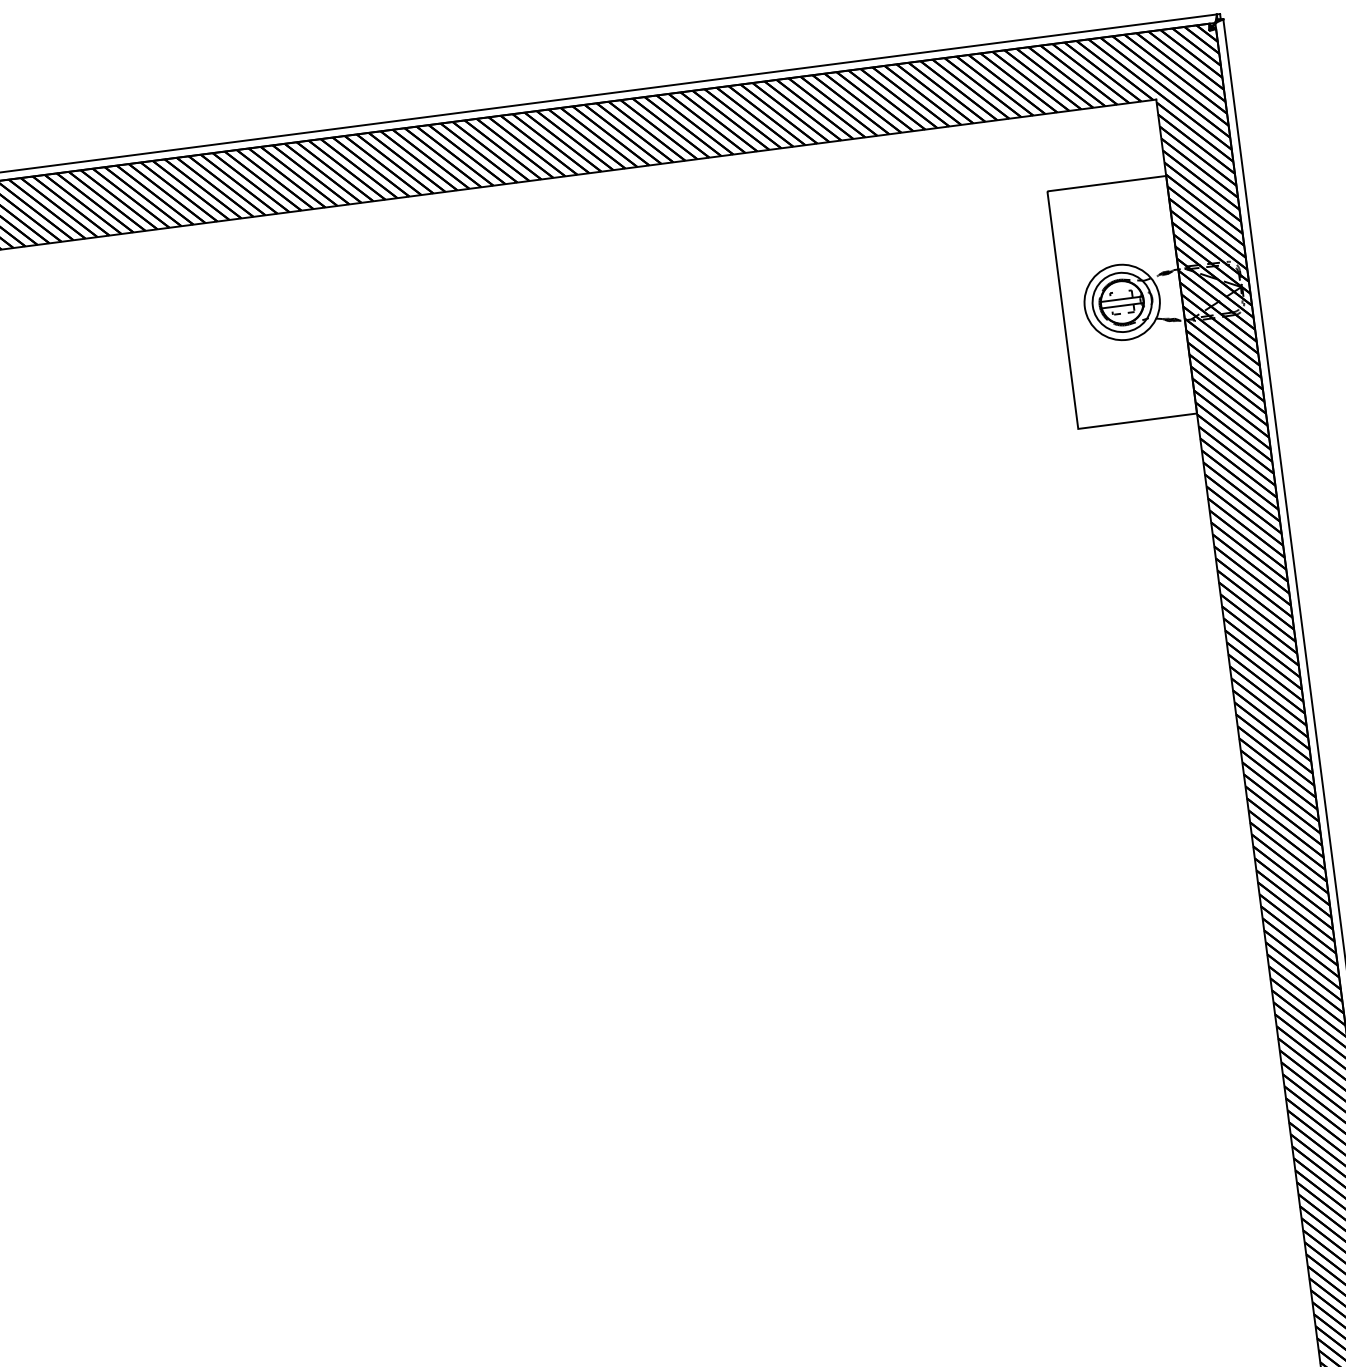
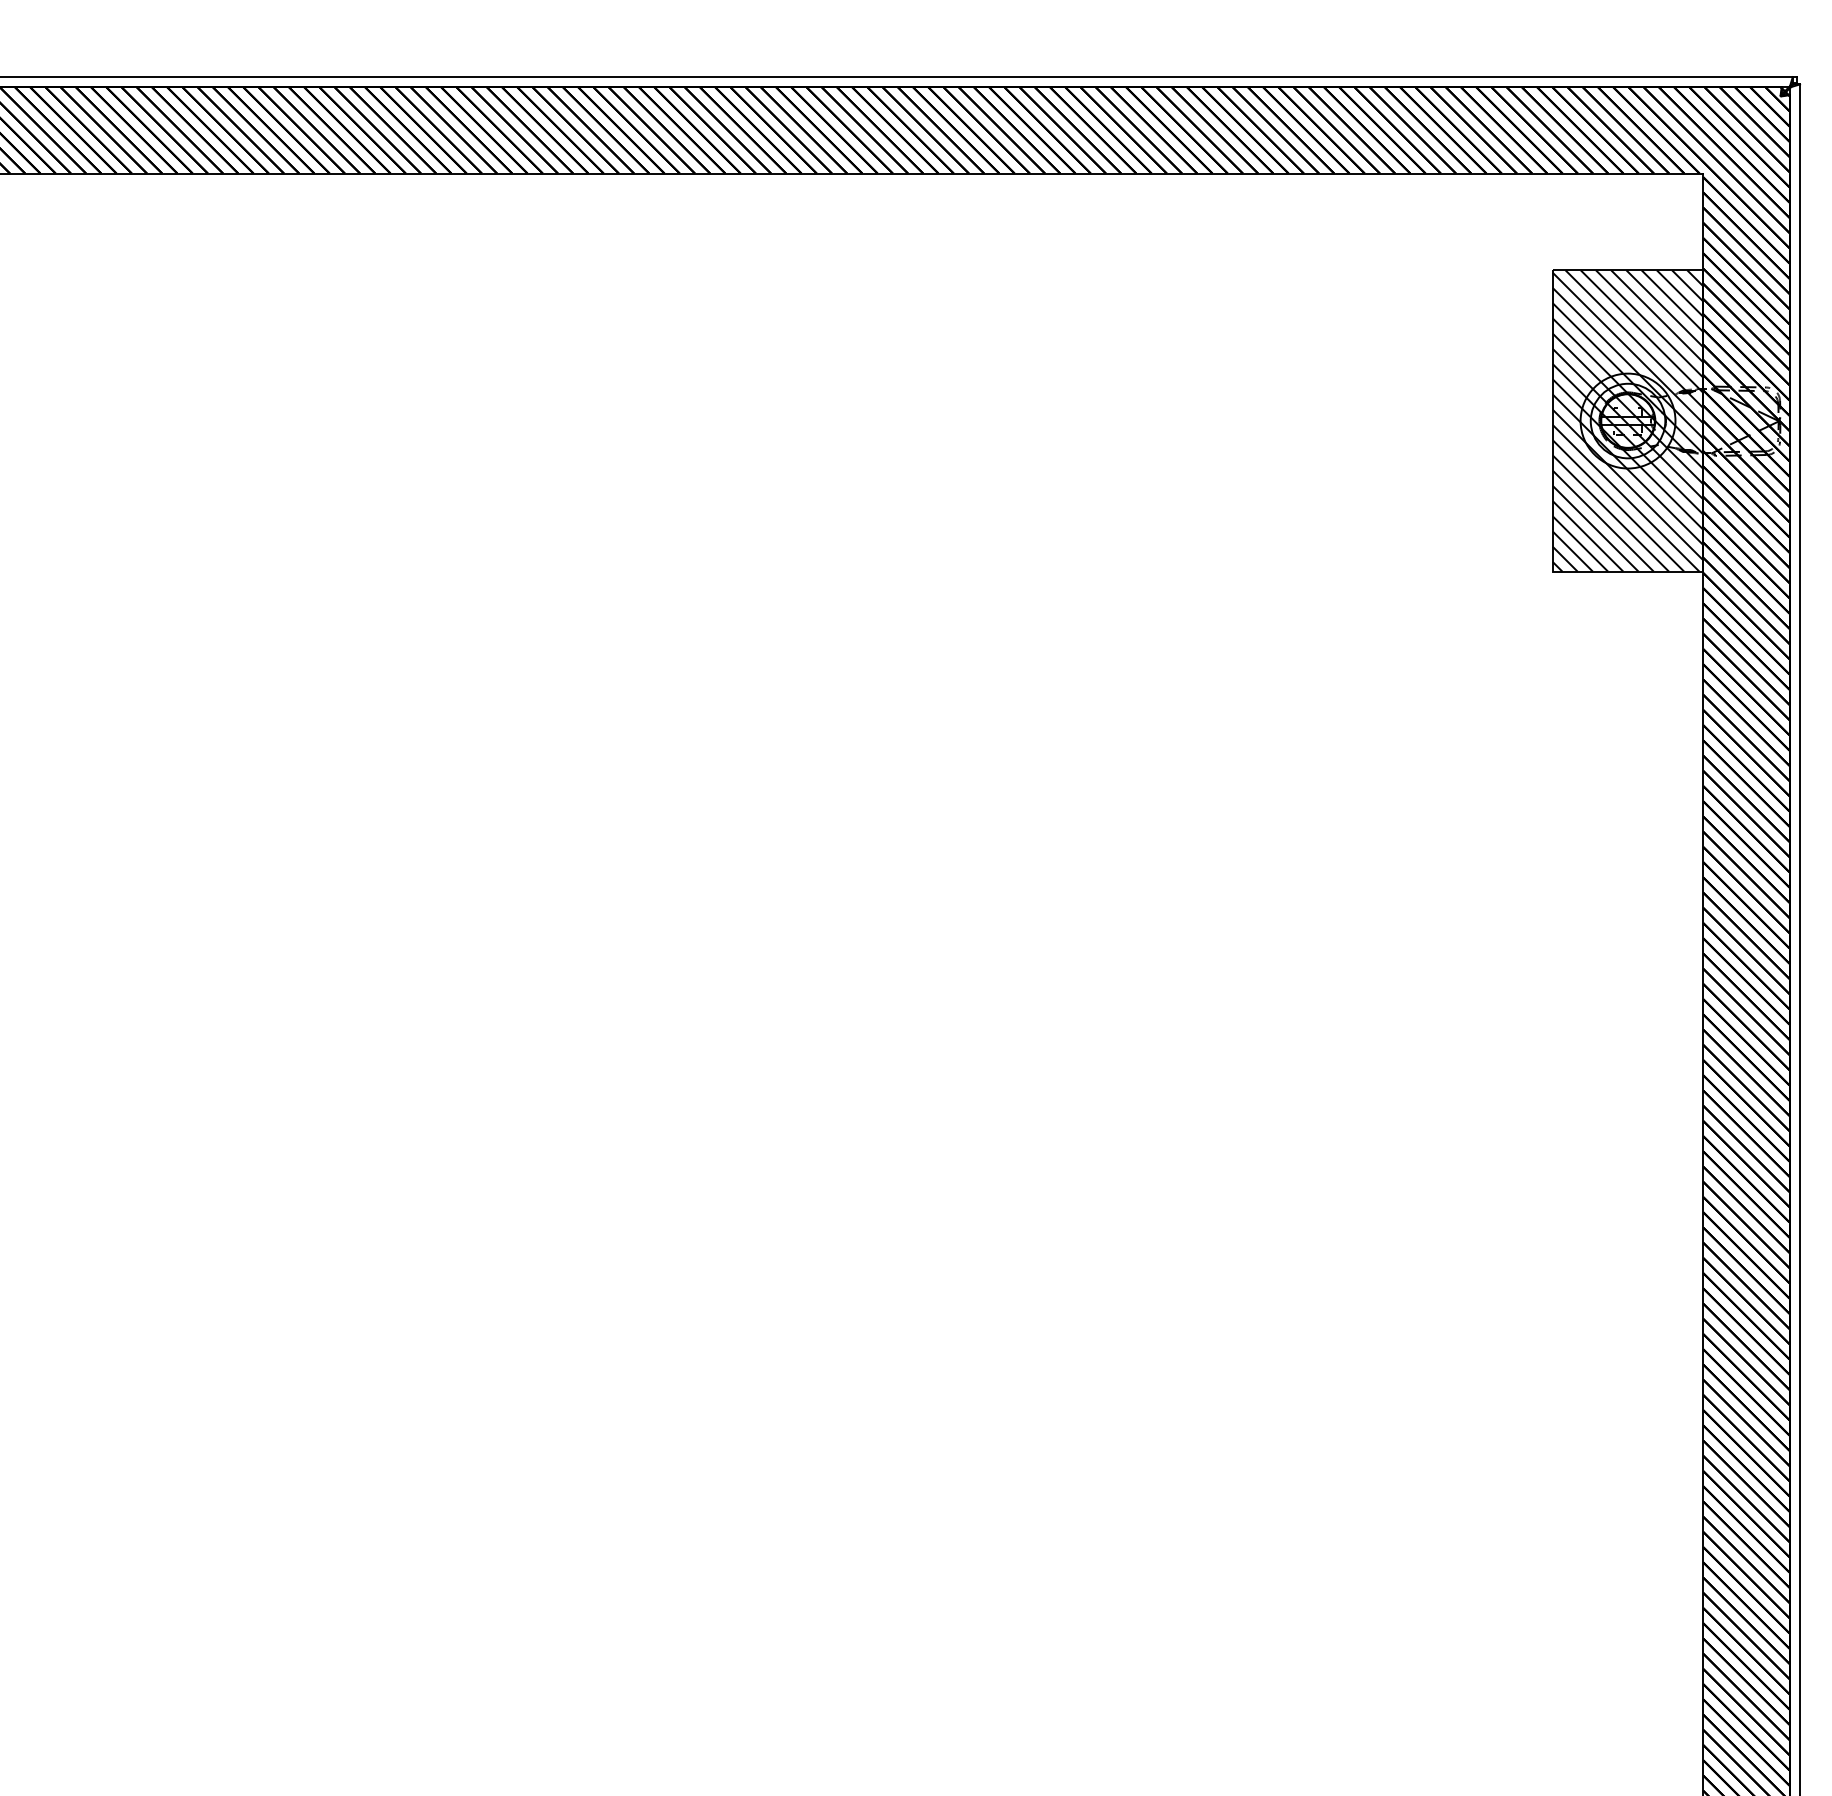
hatch: (1121, 302) -> (1627, 420), added

